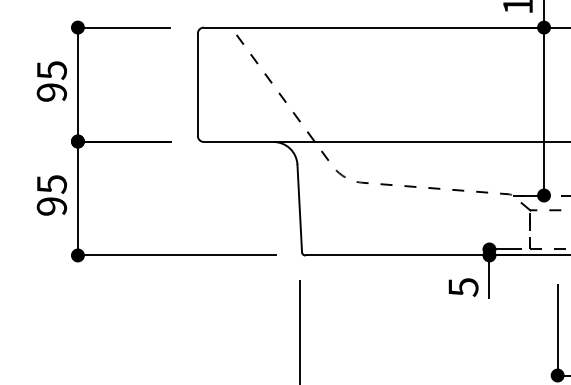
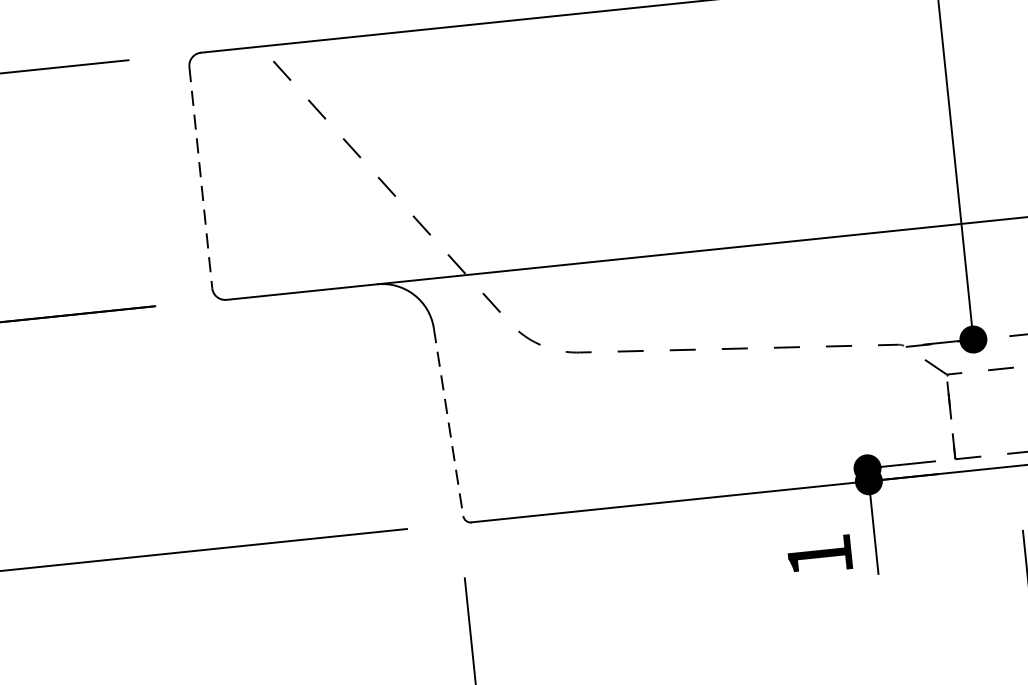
line: (197, 85) -> (200, 179), solid -> dashed
line: (299, 208) -> (448, 422), solid -> dashed
text: (463, 287) -> (819, 556), 5 -> 1

